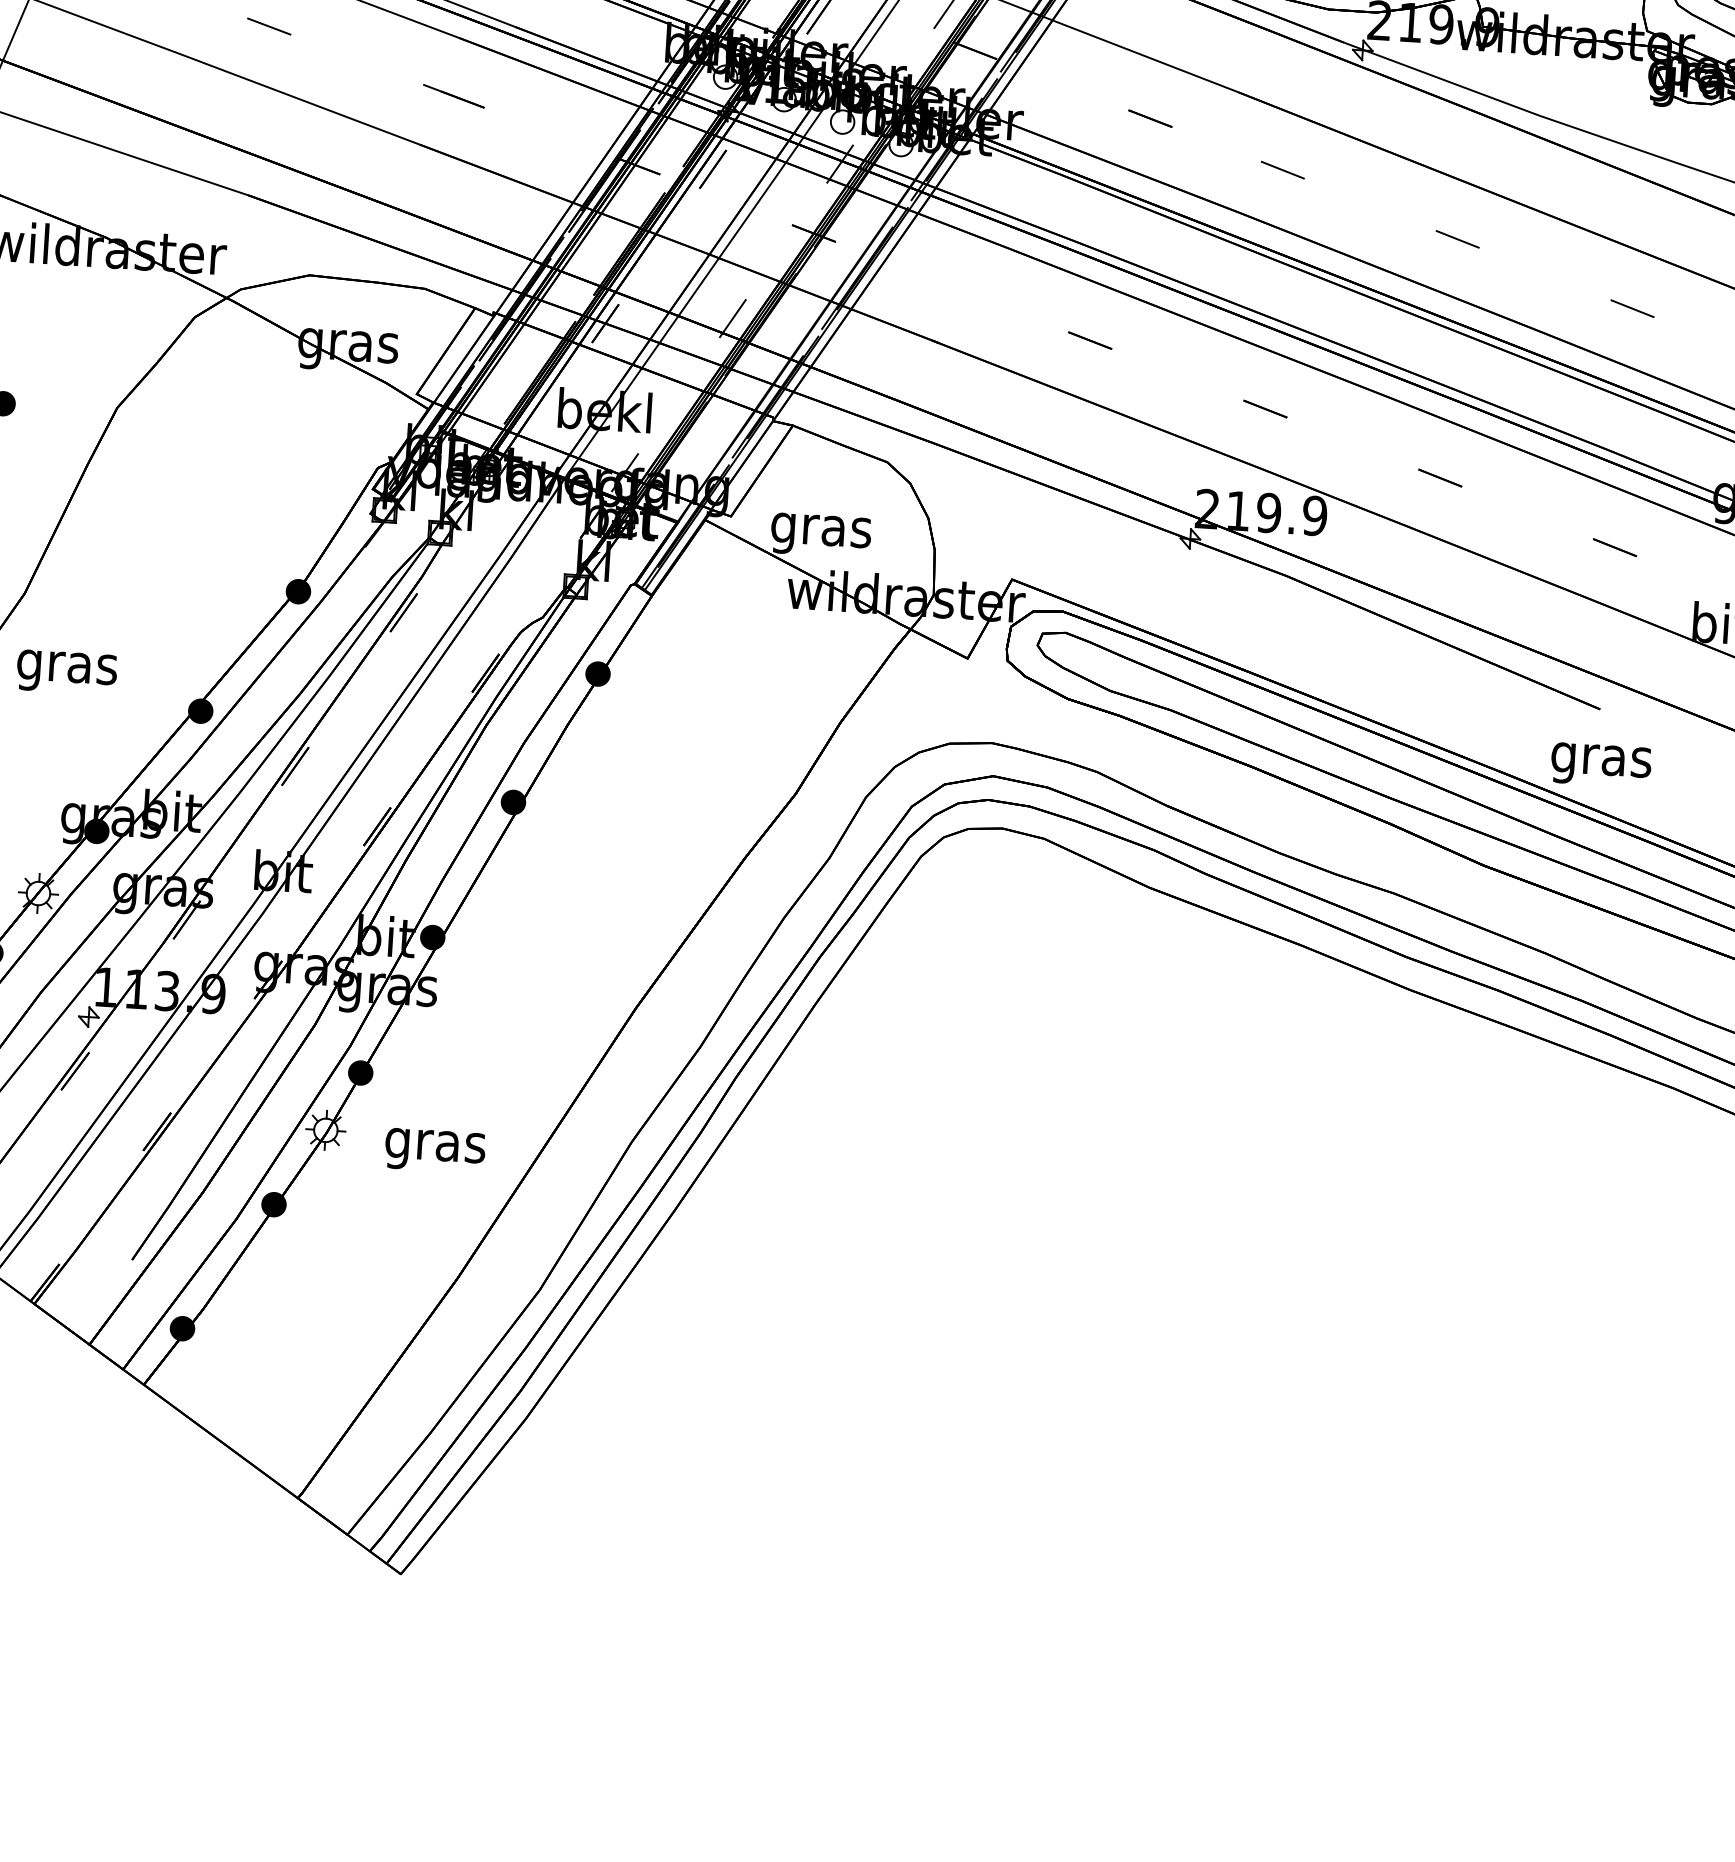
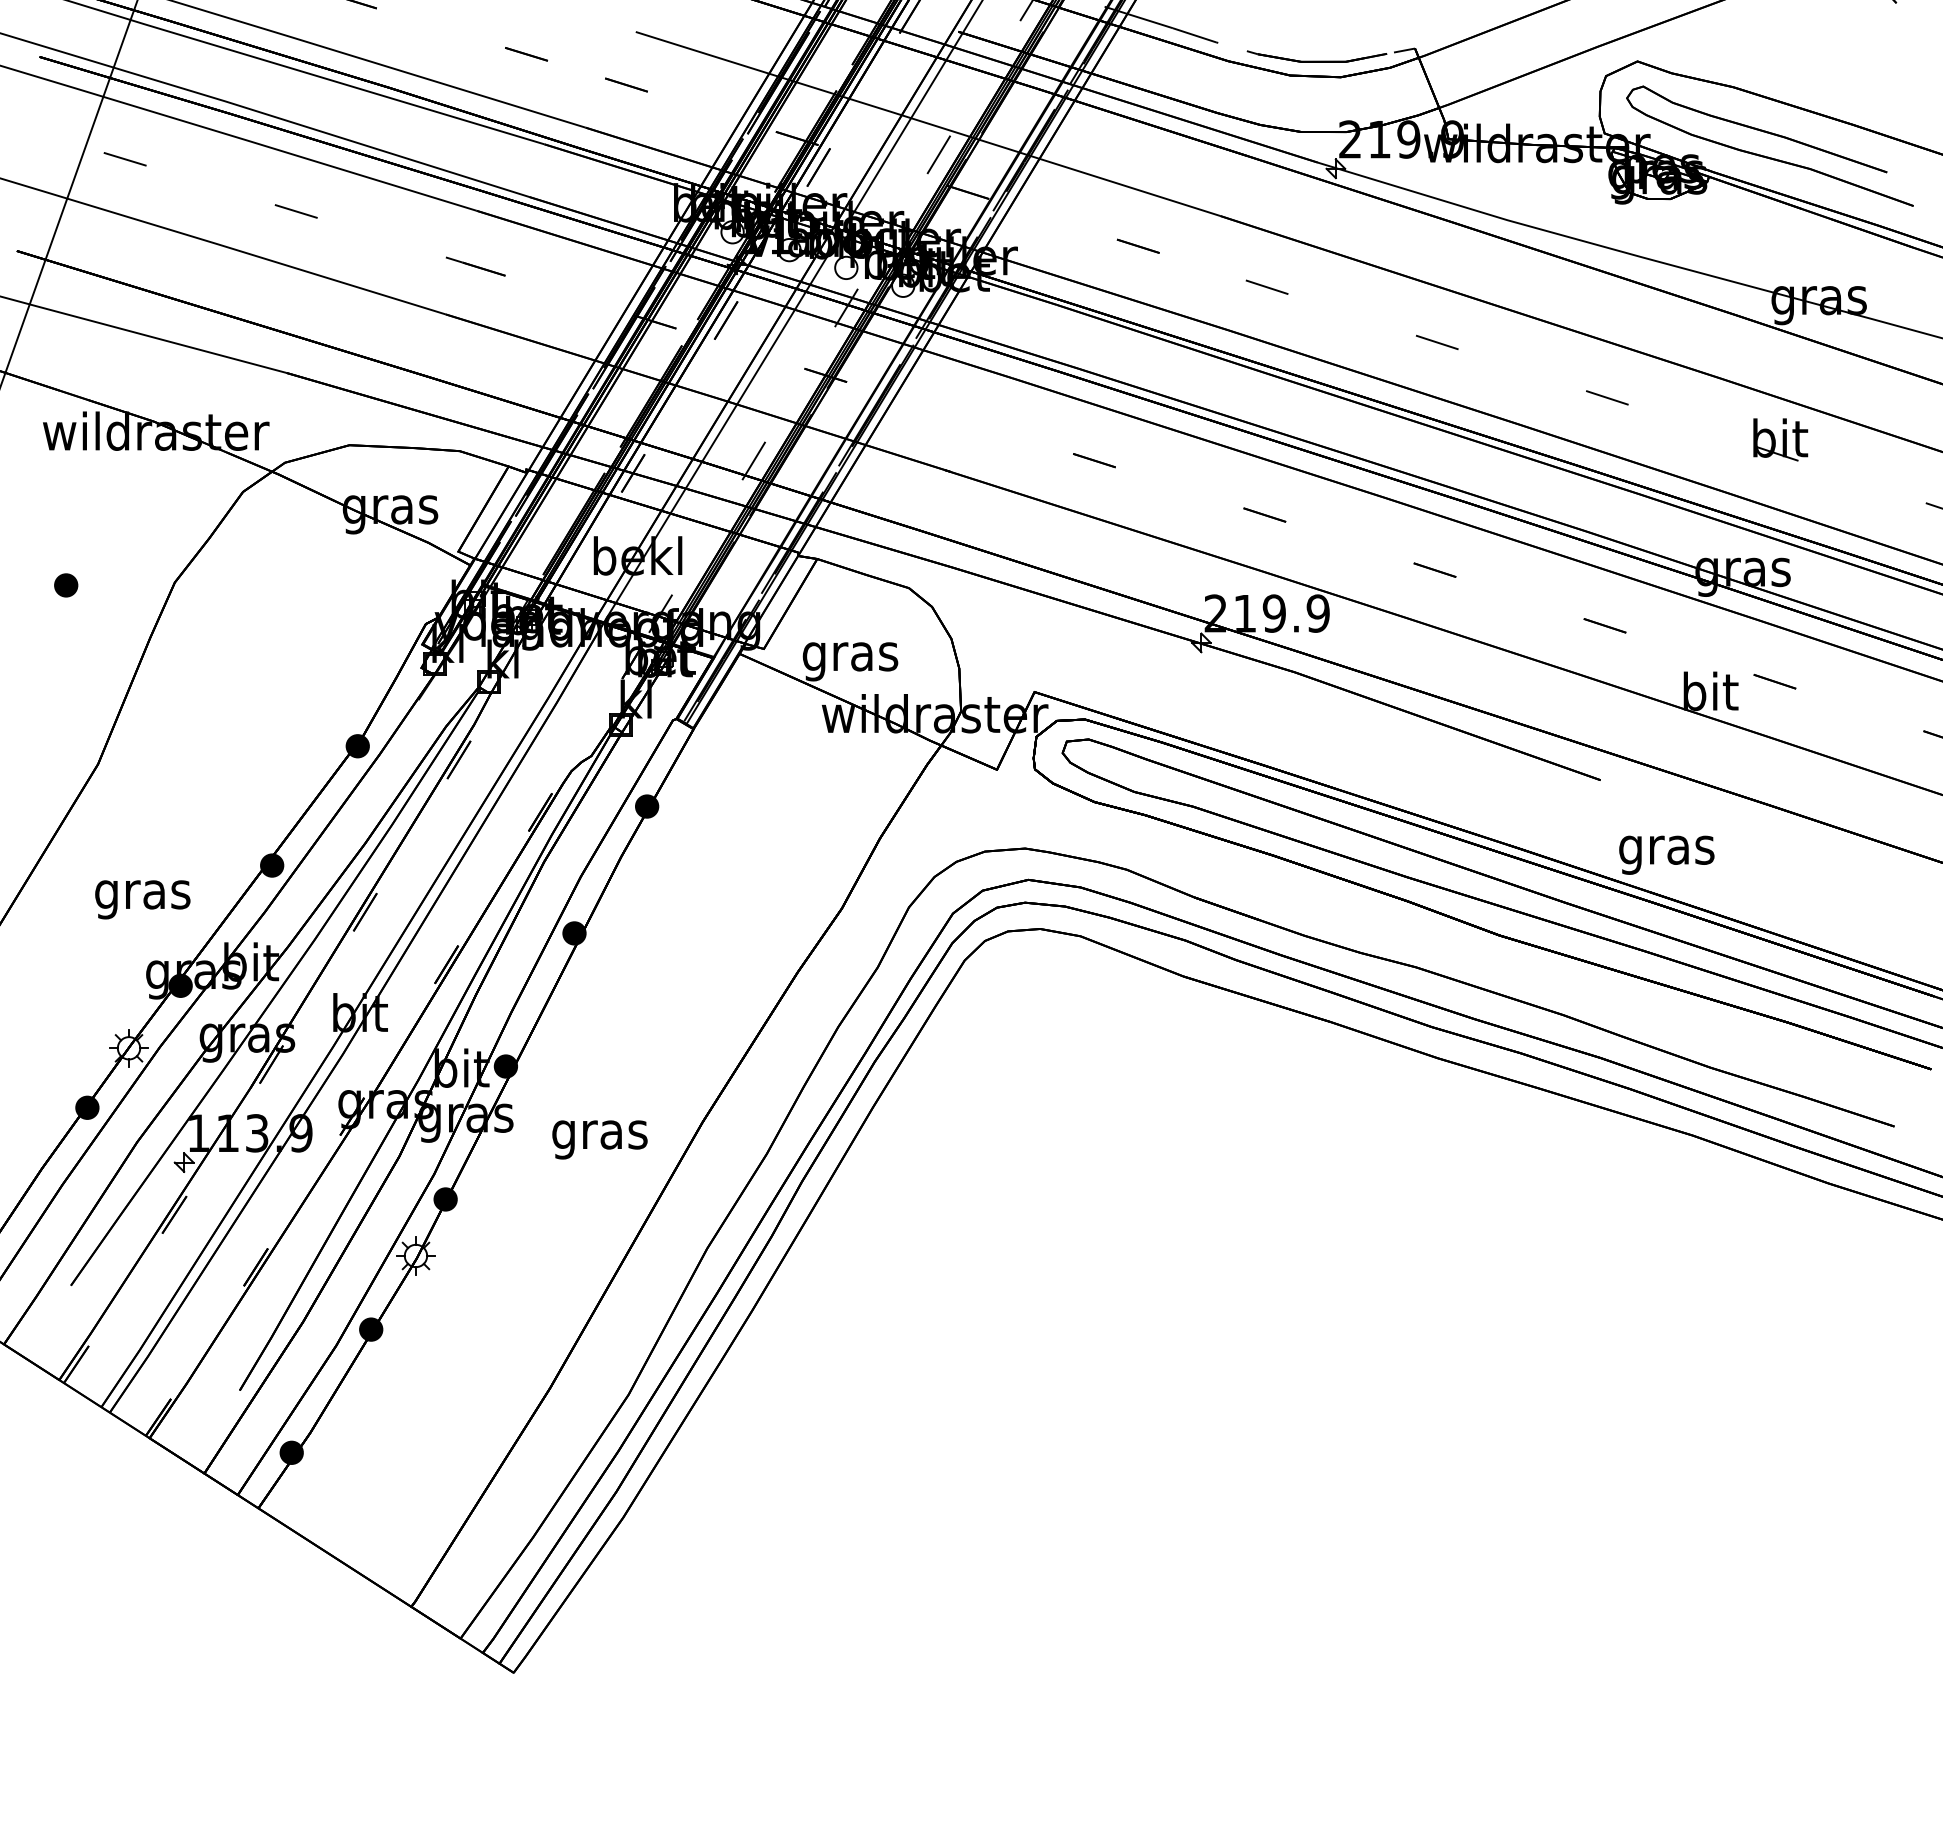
text: (66, 672) -> (142, 899), moved
text: (1600, 764) -> (1666, 854), moved
text: (434, 1150) -> (599, 1139), moved

